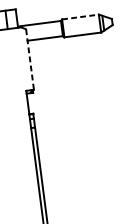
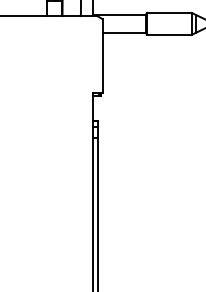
line: (81, 17) -> (170, 13), dashed -> solid
line: (29, 59) -> (102, 55), dashed -> solid

